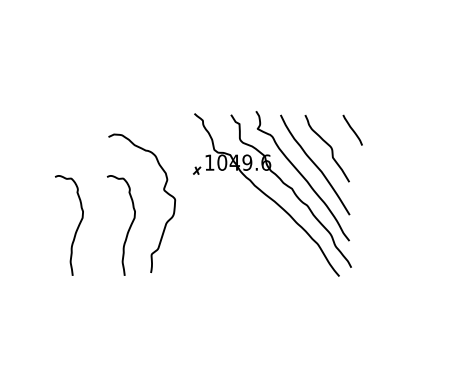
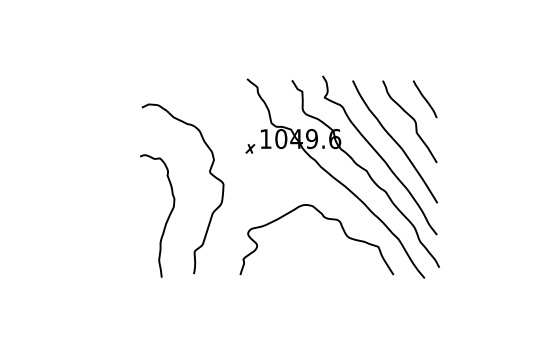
line: (352, 129) -> (424, 98), moved
curve: (76, 228) -> (102, 219), removed
curve: (259, 228) -> (326, 219), added

